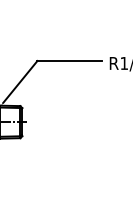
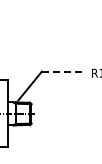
line: (70, 60) -> (64, 71), solid -> dashed

